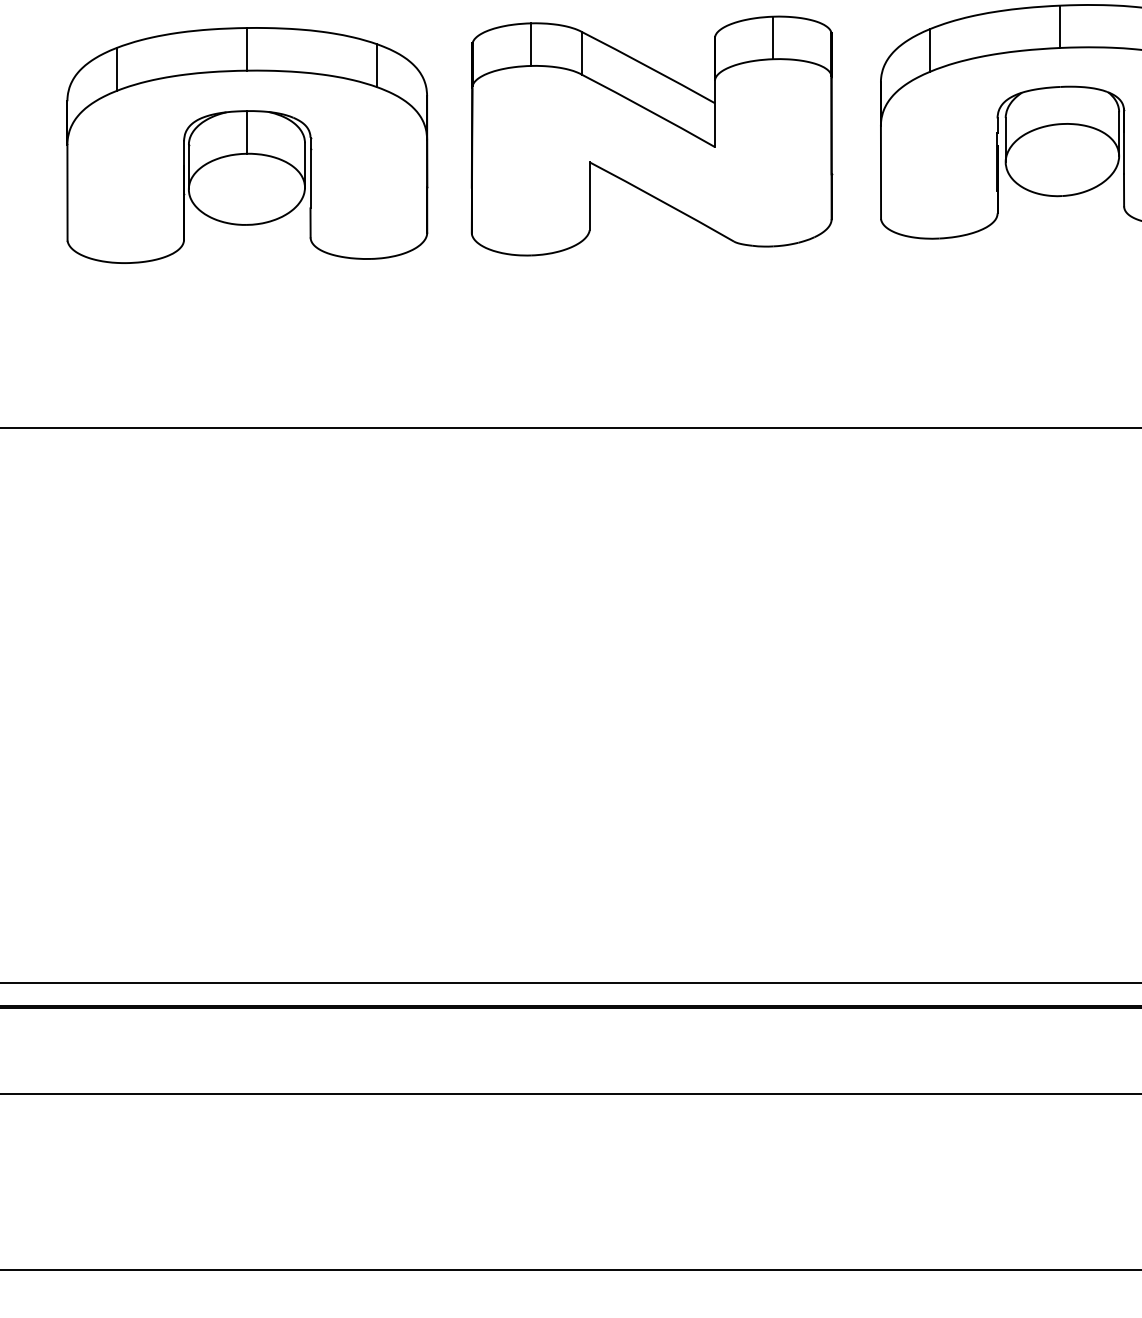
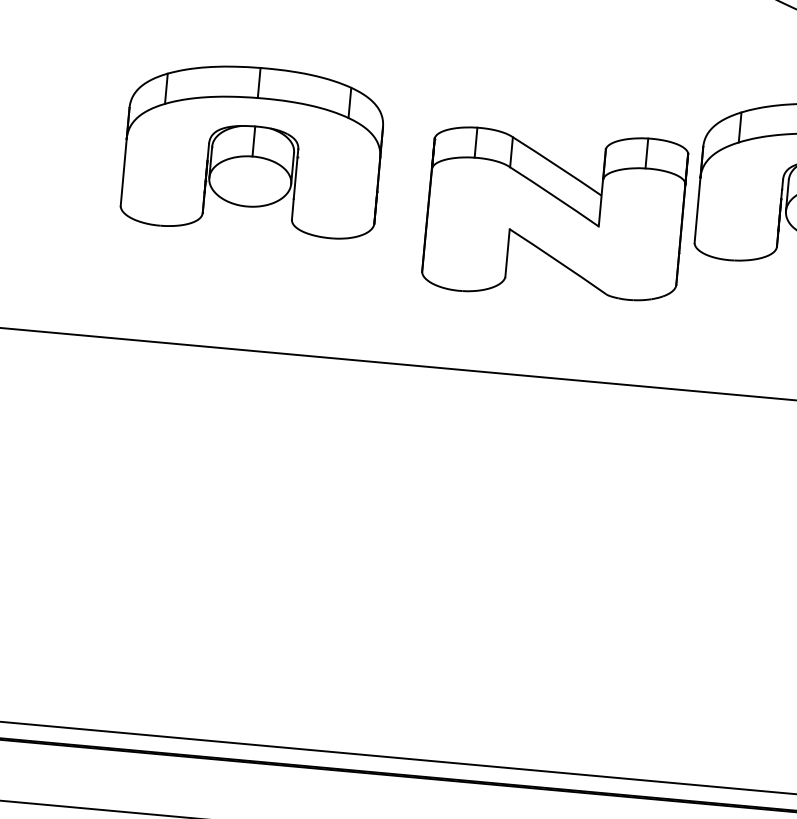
part: (651, 135) -> (554, 214), moved

